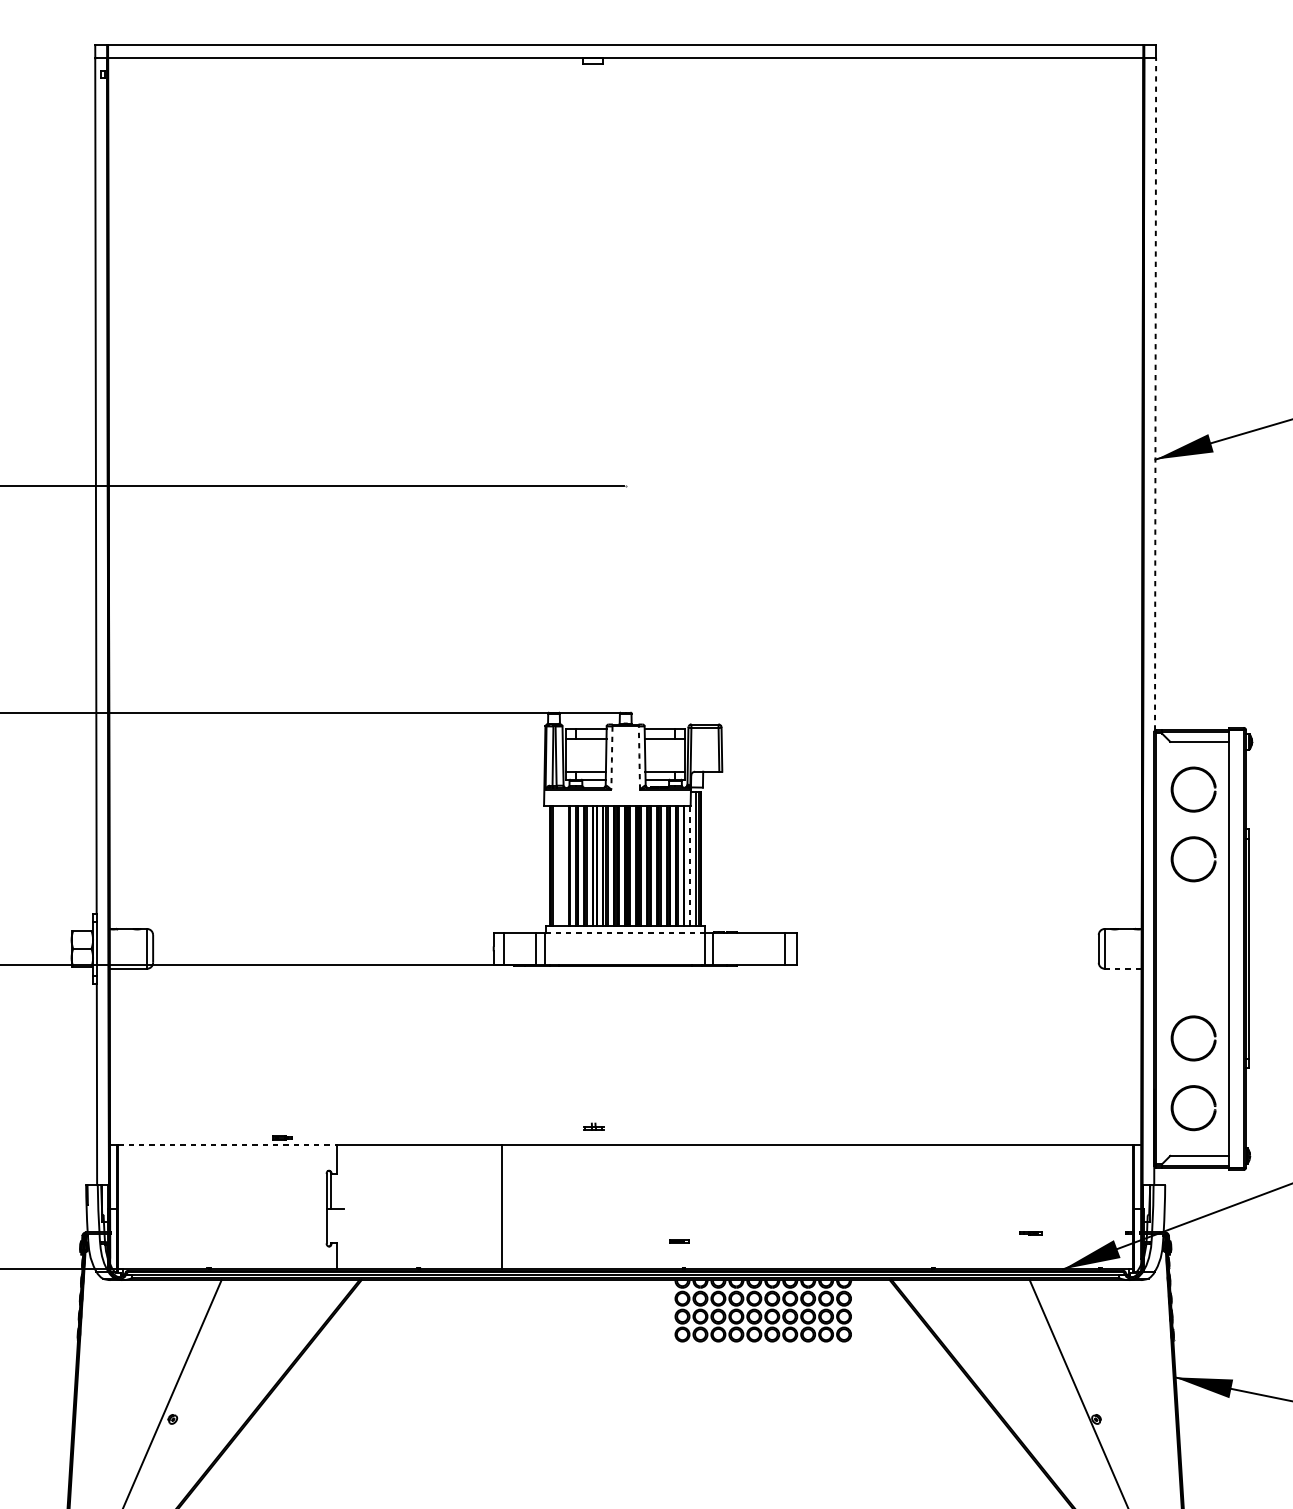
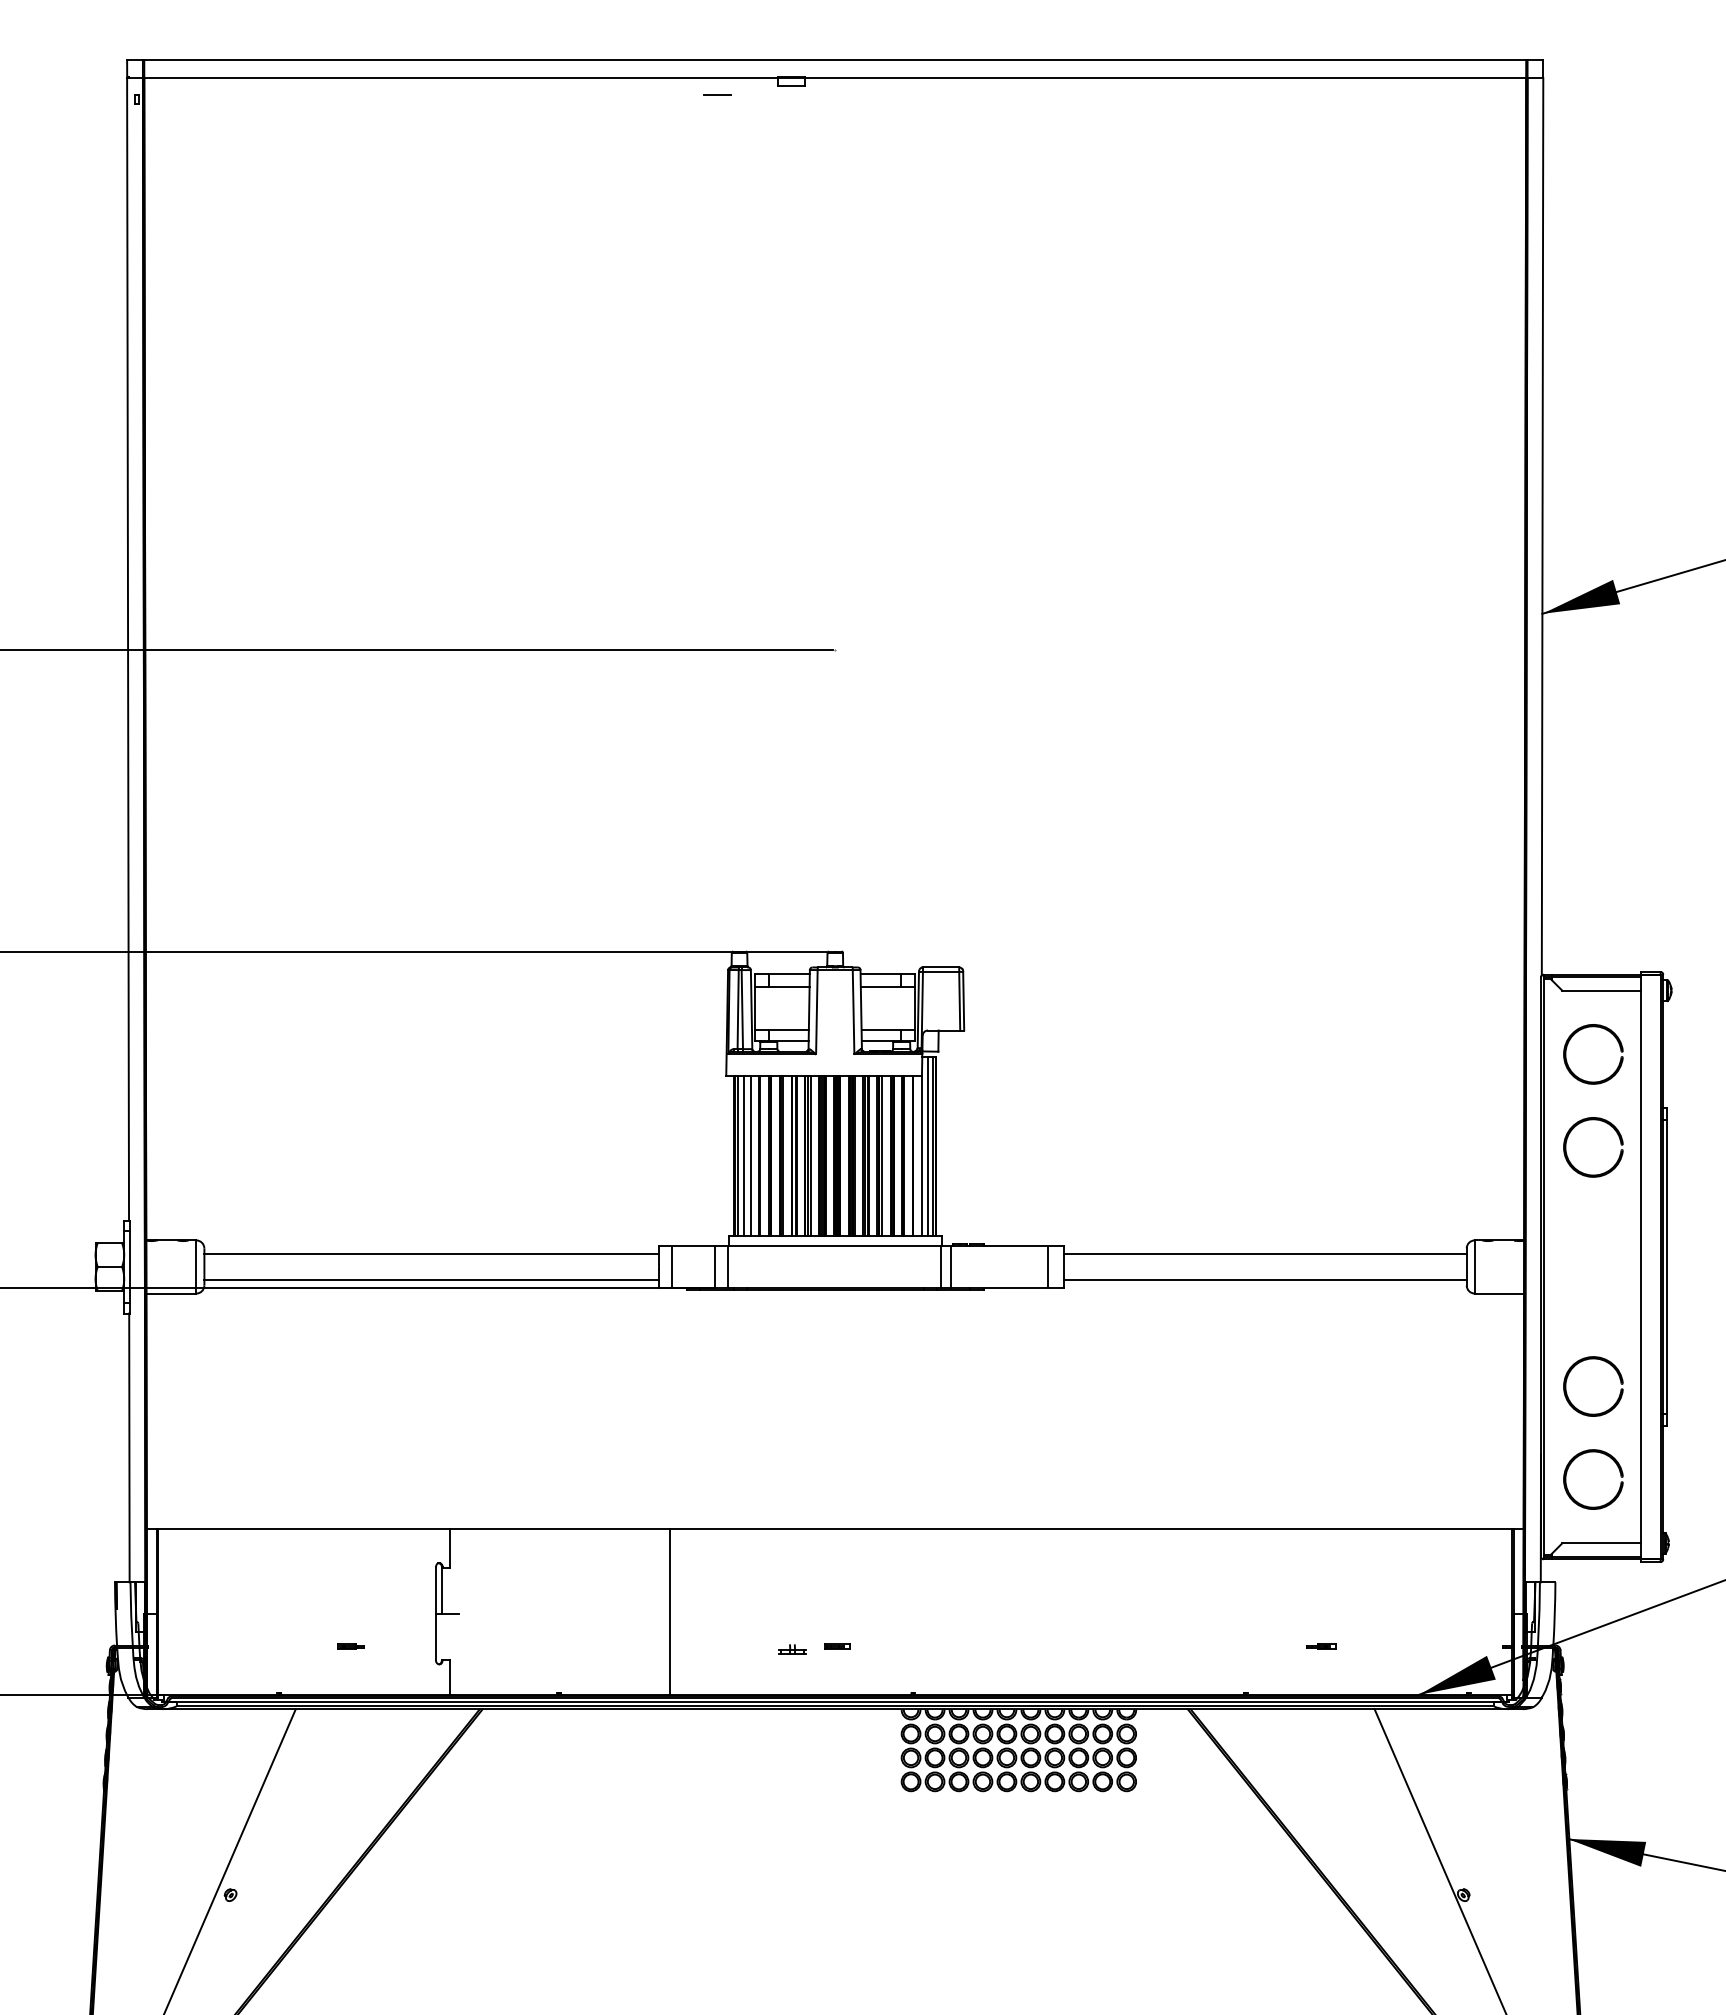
line: (537, 71) -> (717, 95), added
line: (1155, 394) -> (1542, 526), dashed -> solid
line: (639, 757) -> (853, 1011), dashed -> solid
line: (611, 758) -> (816, 1013), dashed -> solid
line: (556, 865) -> (743, 1155), added
line: (562, 865) -> (751, 1155), added
line: (690, 865) -> (921, 1155), dashed -> solid
line: (625, 932) -> (834, 1245), dashed -> solid
line: (323, 938) -> (431, 1253), added
line: (948, 938) -> (1265, 1253), added
line: (323, 959) -> (431, 1280), added
line: (948, 959) -> (1265, 1280), added
line: (1123, 968) -> (1499, 1293), dashed -> solid
part: (593, 1126) -> (792, 1649), moved
part: (282, 1138) -> (350, 1646), moved
line: (227, 1145) -> (303, 1529), dashed -> solid
part: (1031, 1233) -> (1321, 1646), moved
part: (679, 1241) -> (837, 1646), moved

